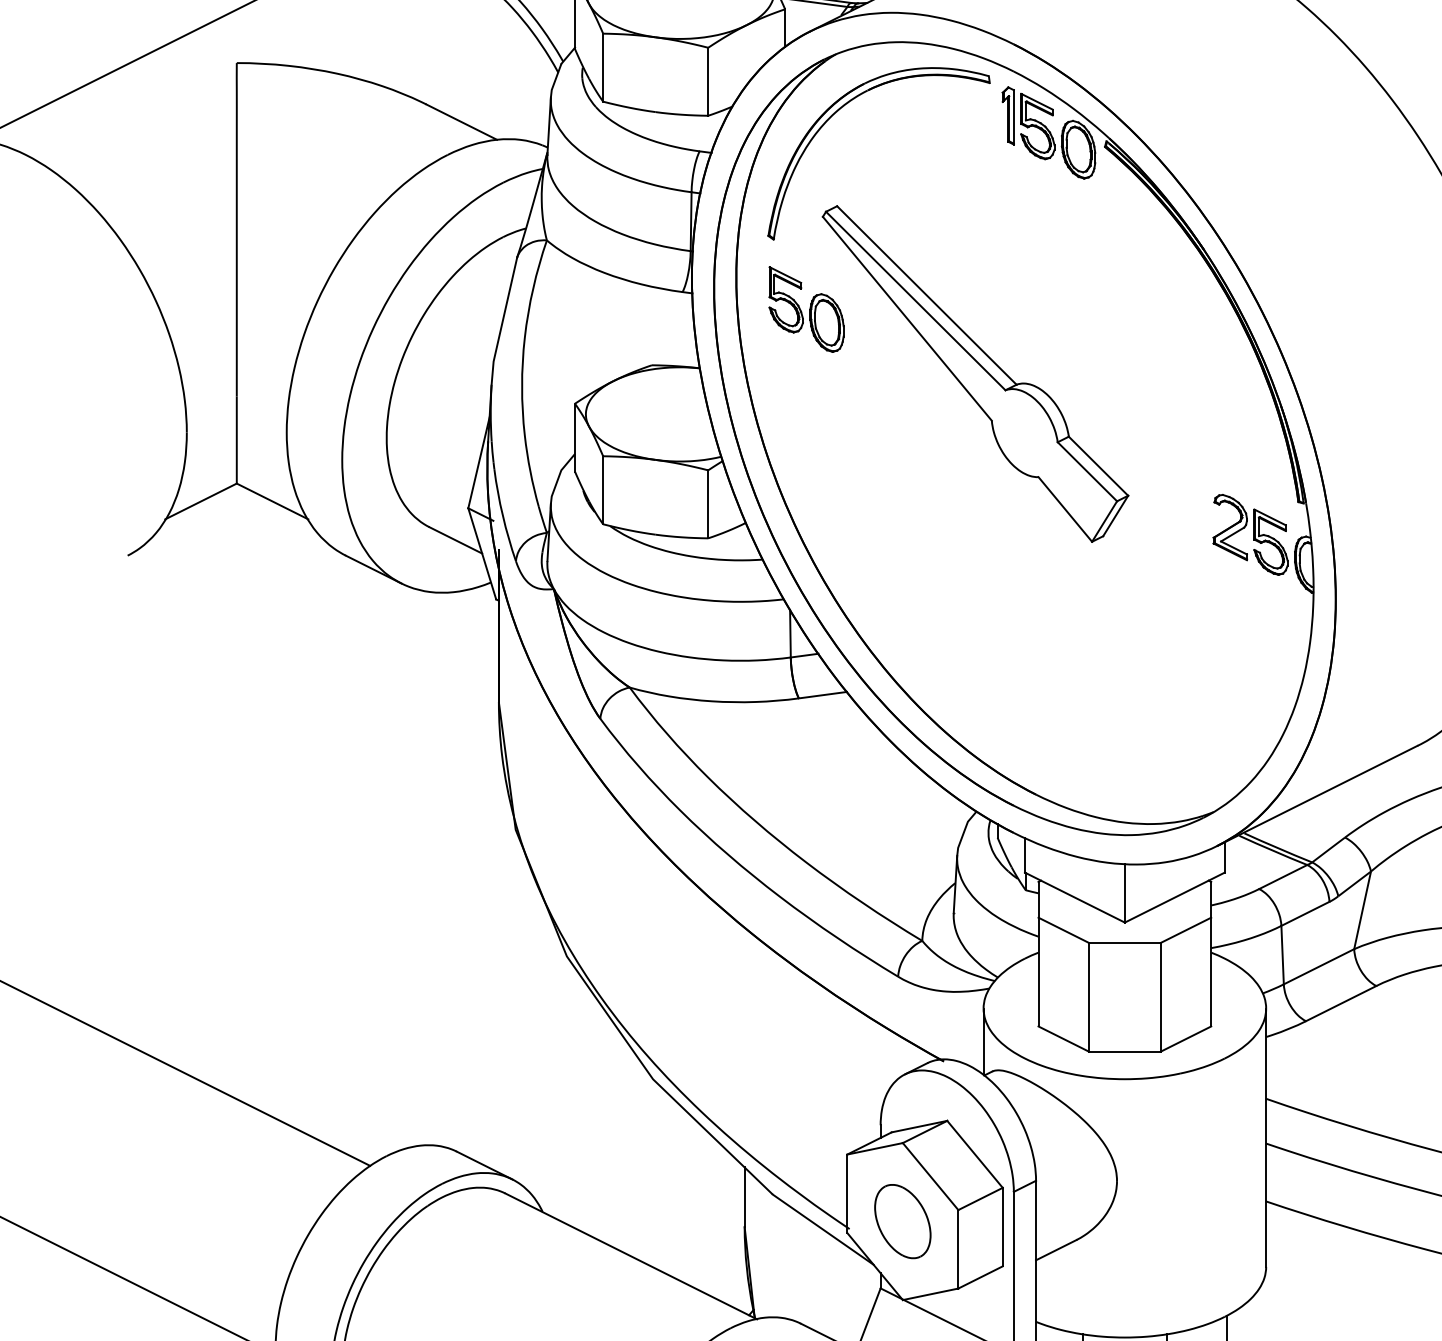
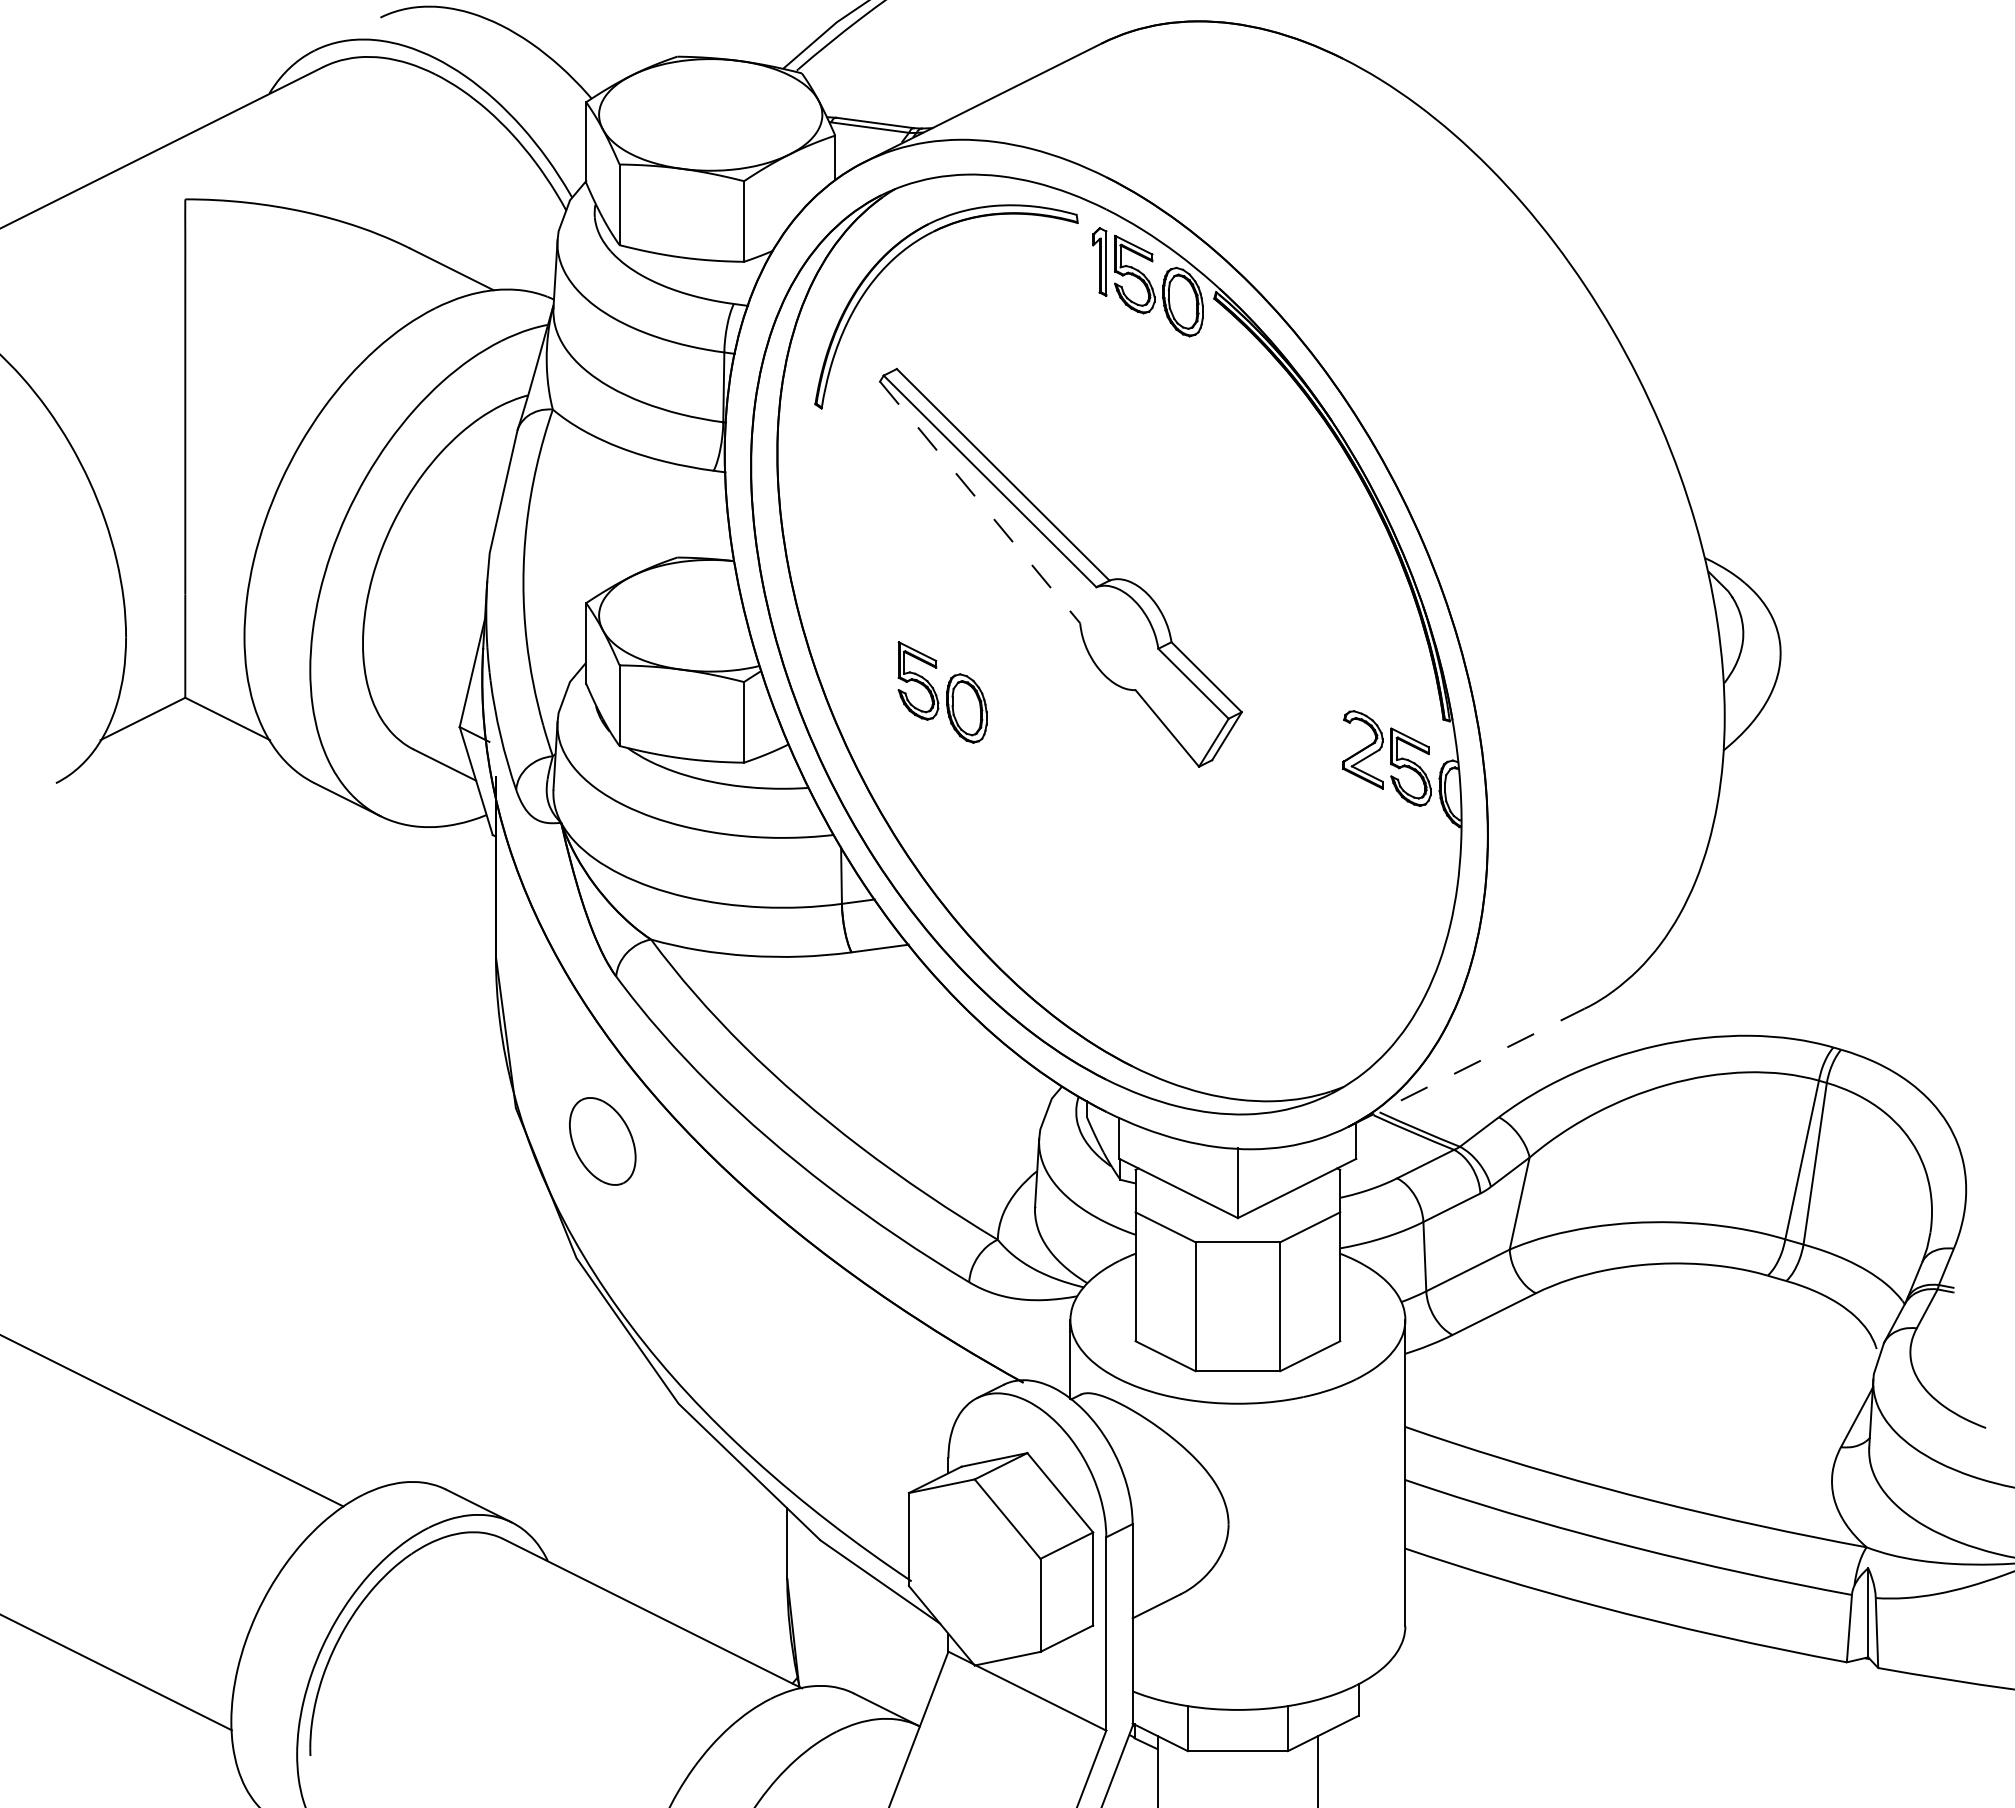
part: (806, 309) -> (942, 692), moved
line: (907, 318) -> (980, 502), solid -> dashed
line: (1317, 795) -> (1466, 1067), solid -> dashed
part: (902, 1221) -> (602, 1141), moved

